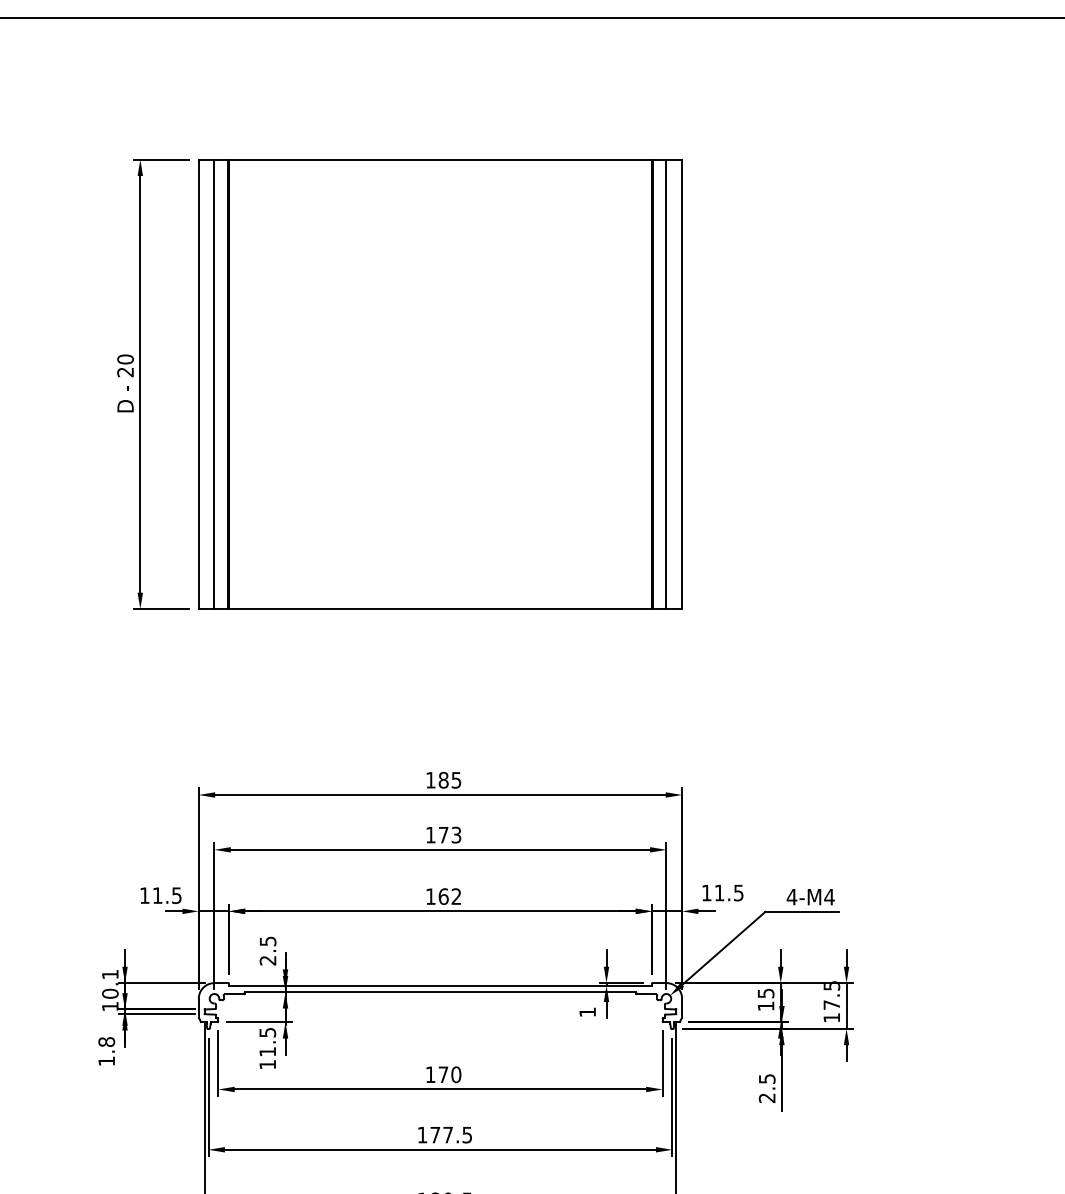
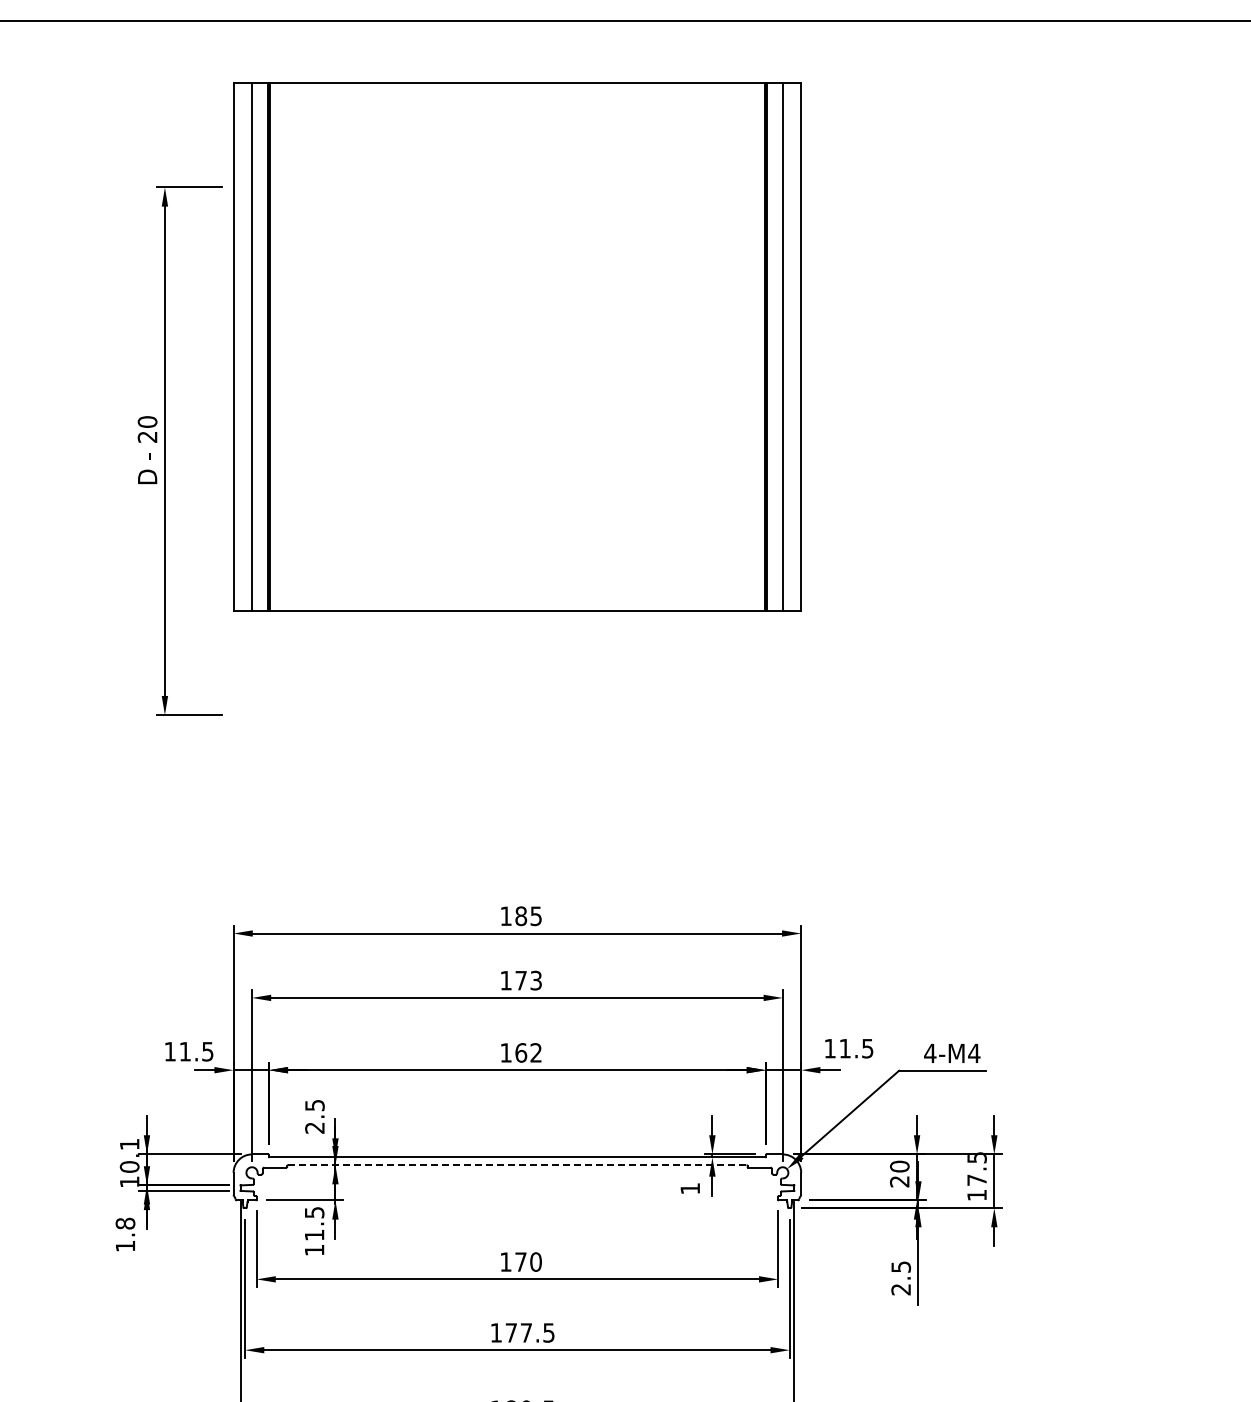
part: (440, 383) -> (517, 346), moved
line: (440, 992) -> (517, 1165), solid -> dashed
text: (765, 999) -> (899, 1173), 15 -> 20

